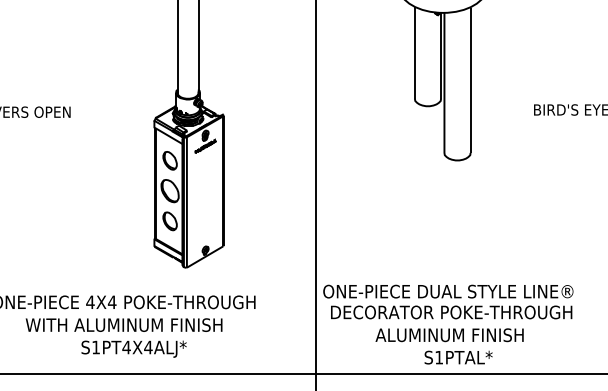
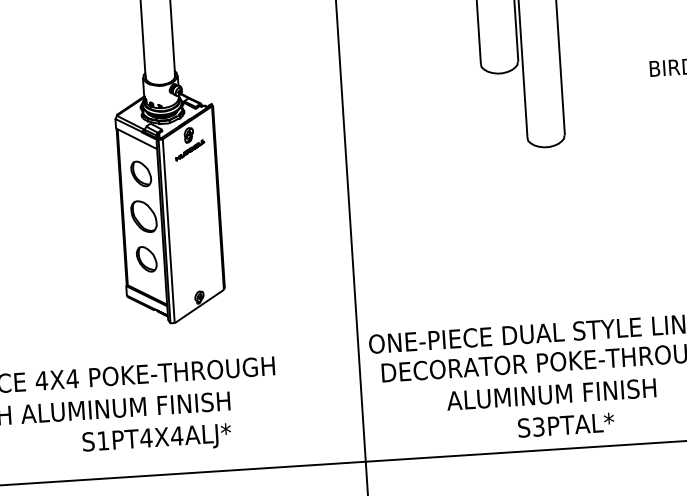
text: (133, 348) -> (156, 438), moved
text: (439, 357) -> (539, 426), S1PTAL* -> S3PTAL*

